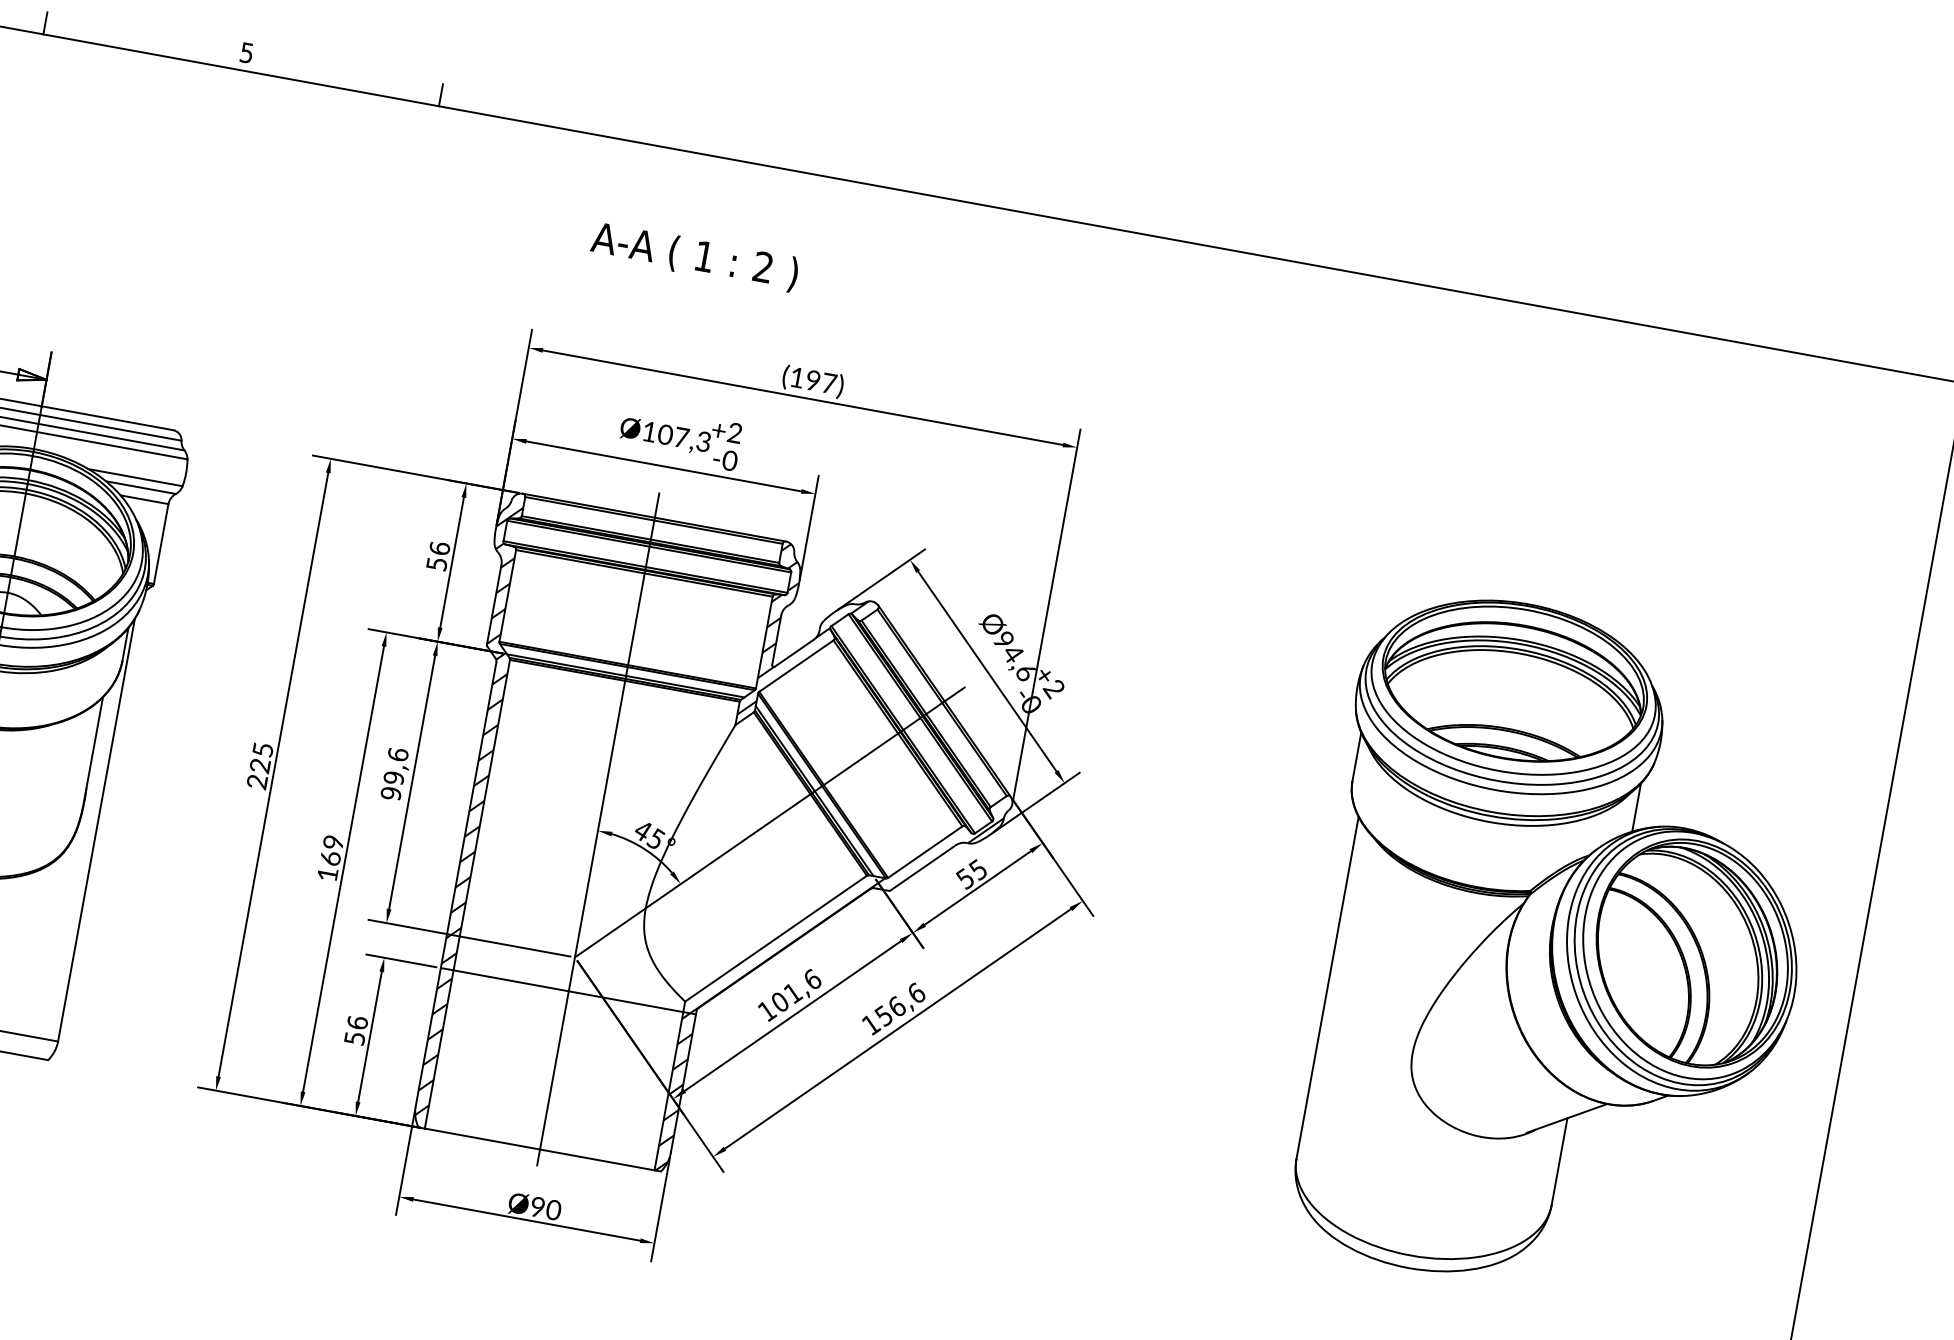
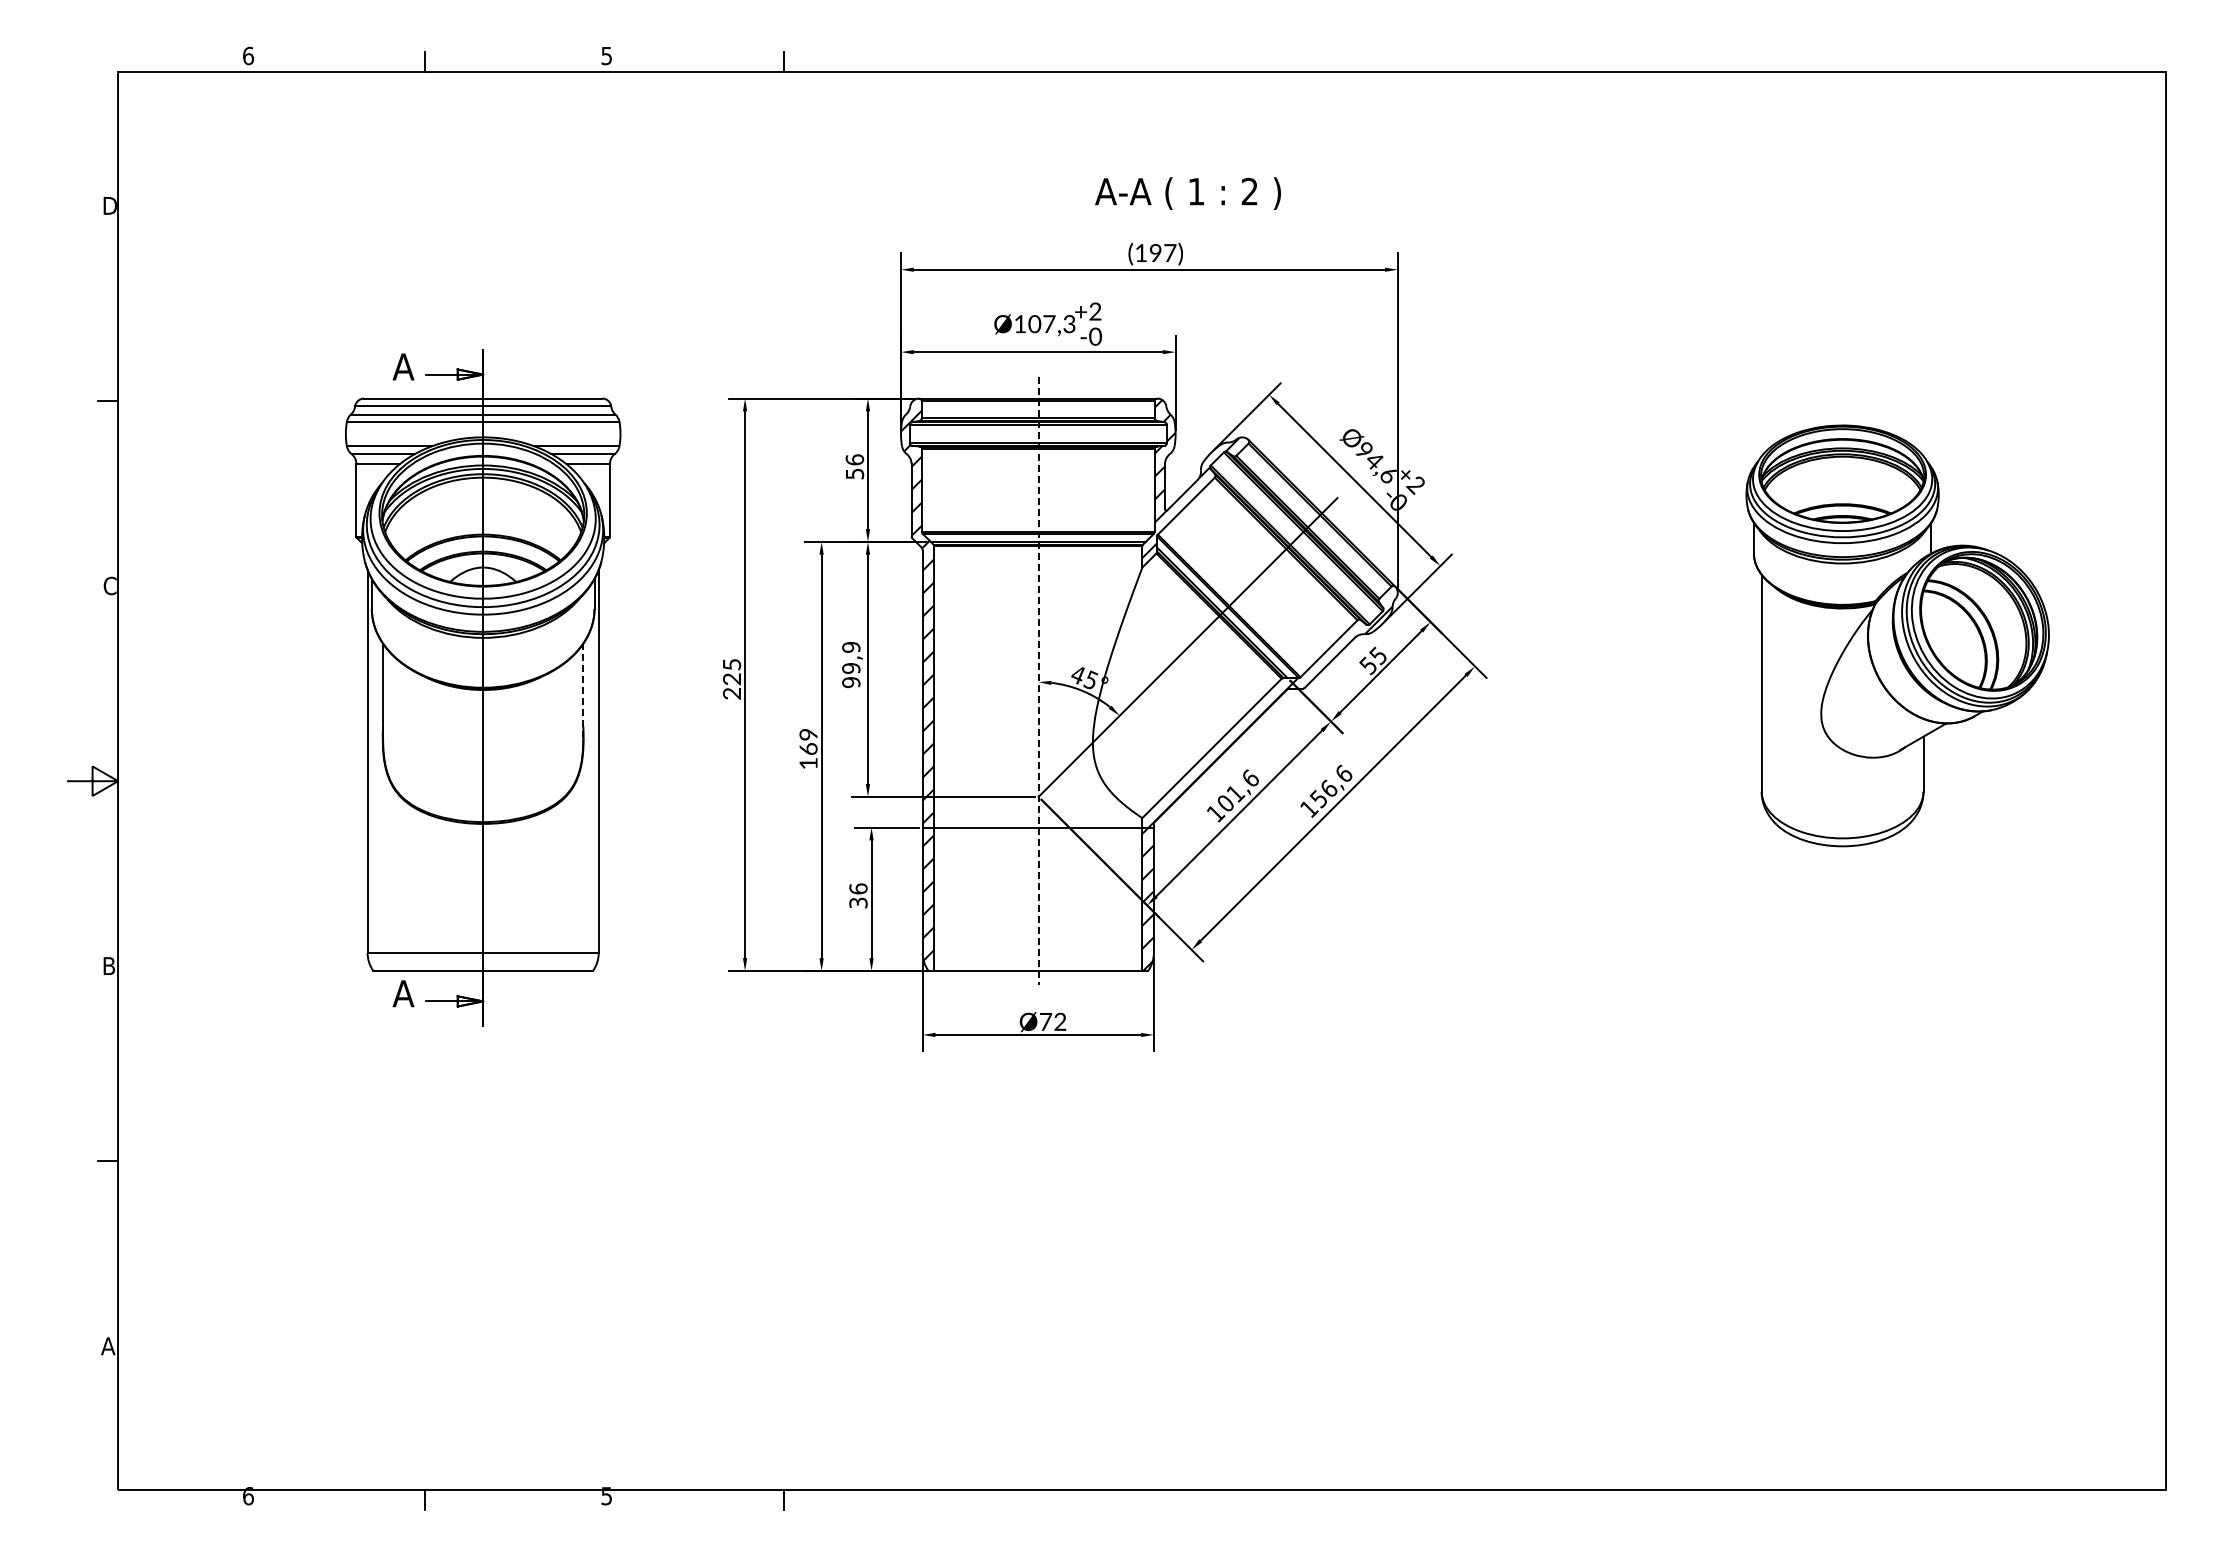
text: (694, 256) -> (1187, 193), moved
line: (93, 748) -> (583, 690), solid -> dashed
text: (398, 753) -> (851, 646), 99,6 -> 99,9
line: (597, 829) -> (1038, 681), solid -> dashed
part: (1555, 951) -> (1897, 635), size x0.7
text: (353, 1037) -> (857, 902), 56 -> 36
text: (546, 1208) -> (1053, 1021), Ø90 -> Ø72

